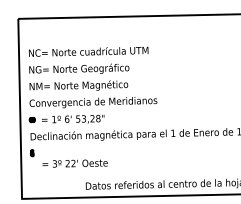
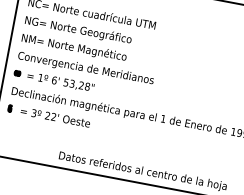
text: (74, 163) -> (54, 117), moved

